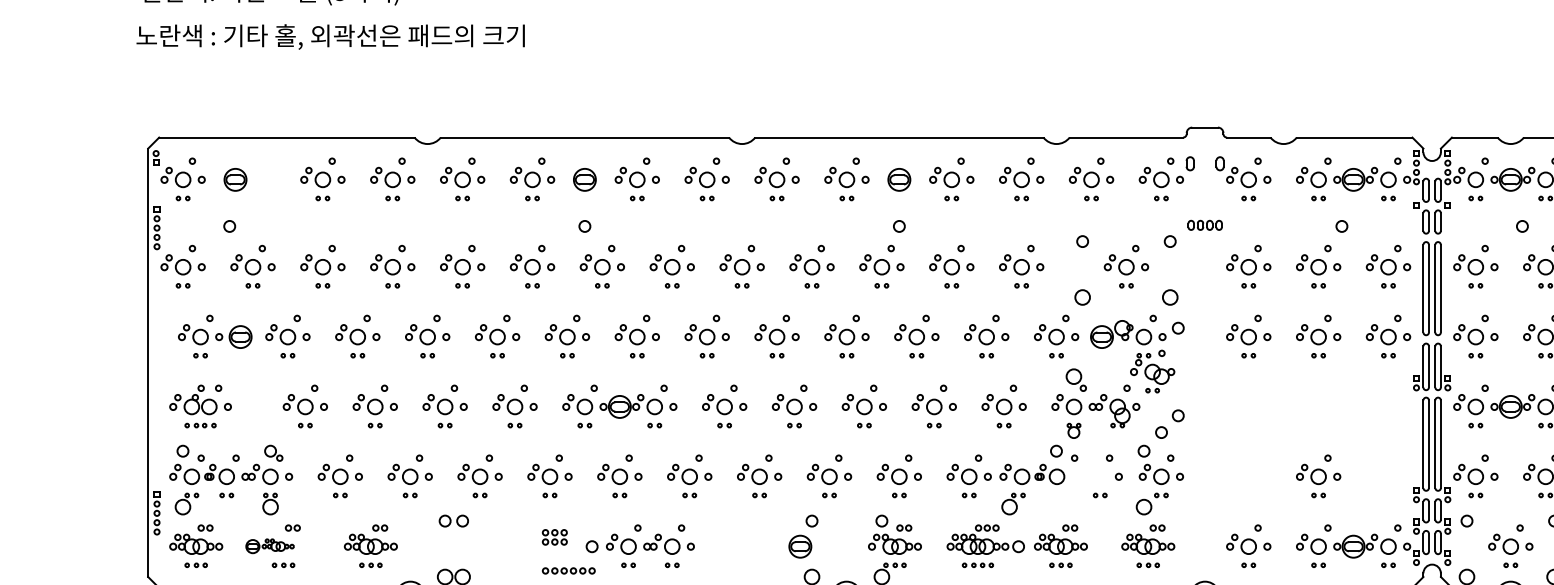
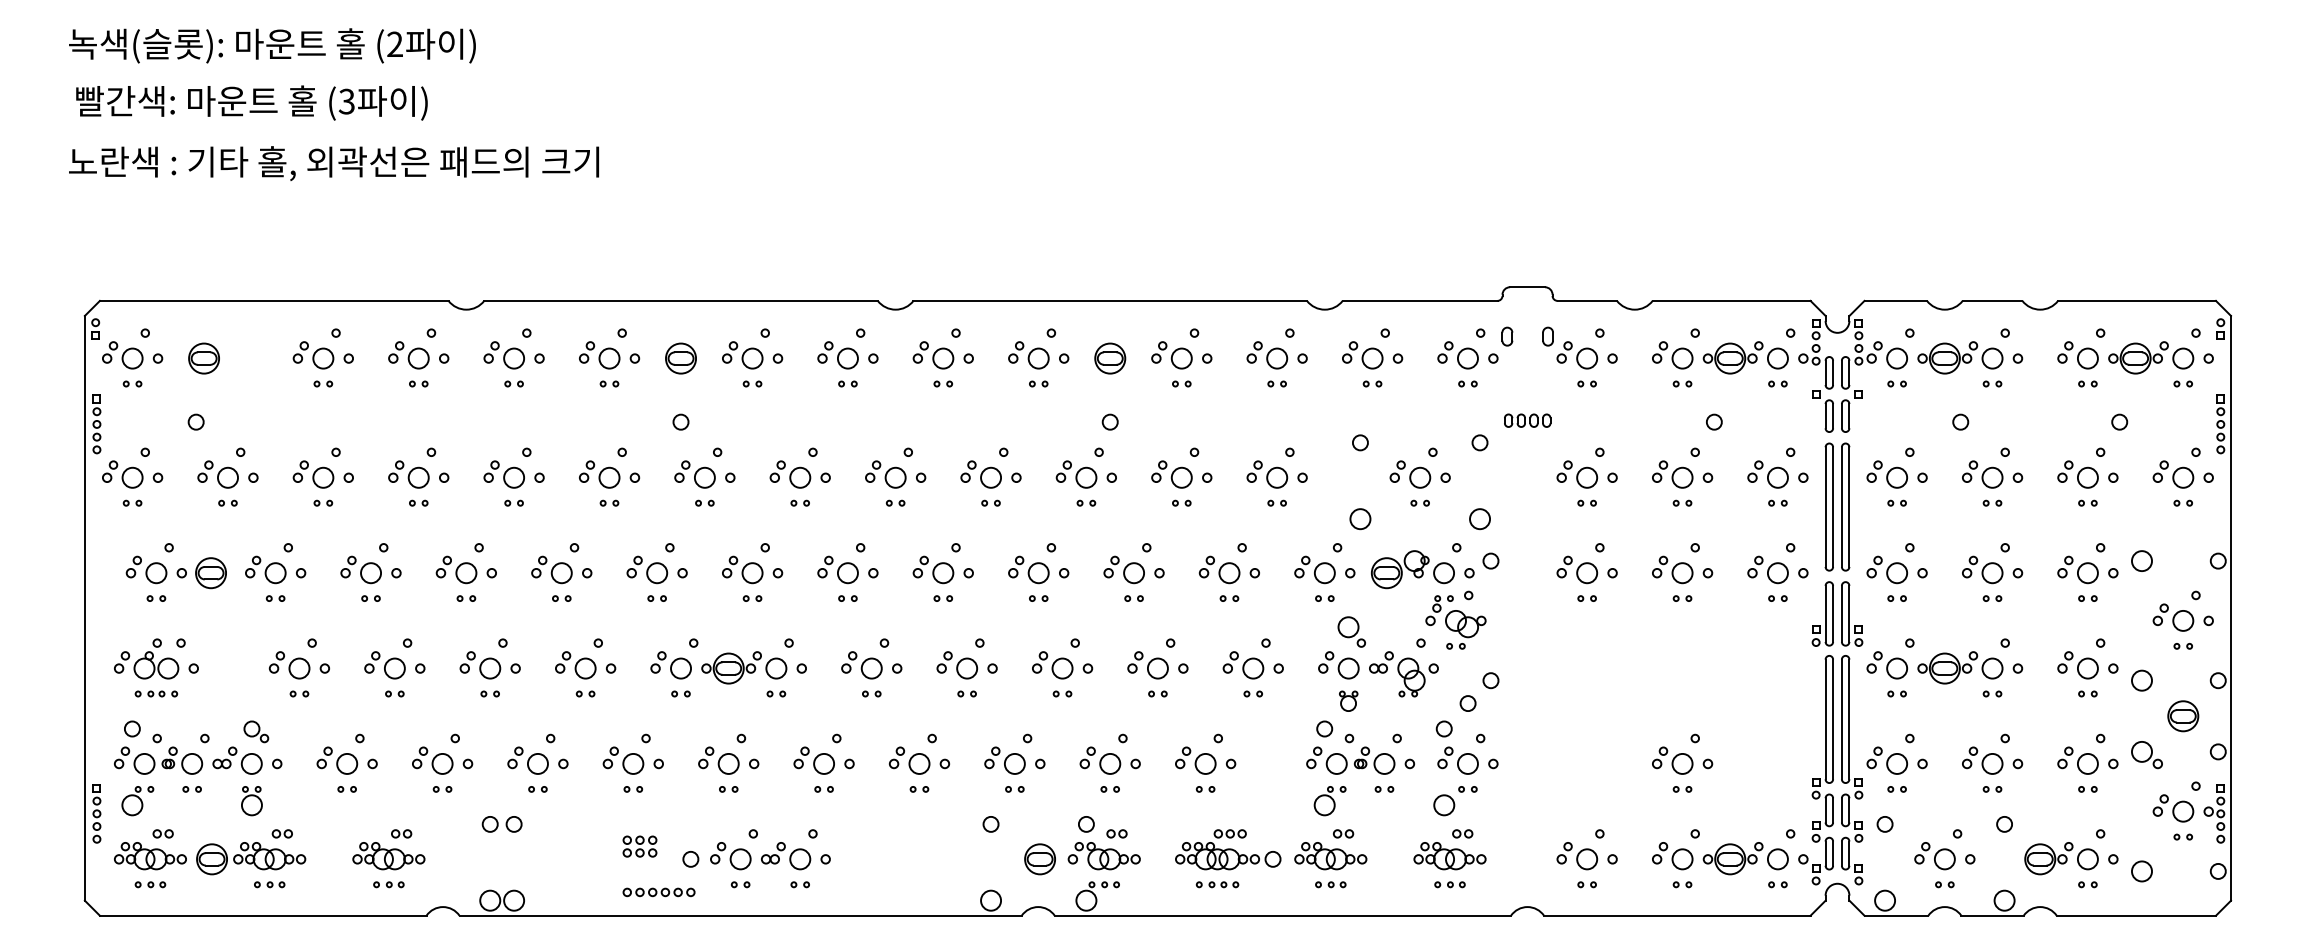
part: (1032, 474) -> (1350, 760), moved
part: (1013, 504) -> (1329, 801), moved
part: (270, 546) -> (251, 858), size x1.67
part: (799, 546) -> (1039, 859), moved

